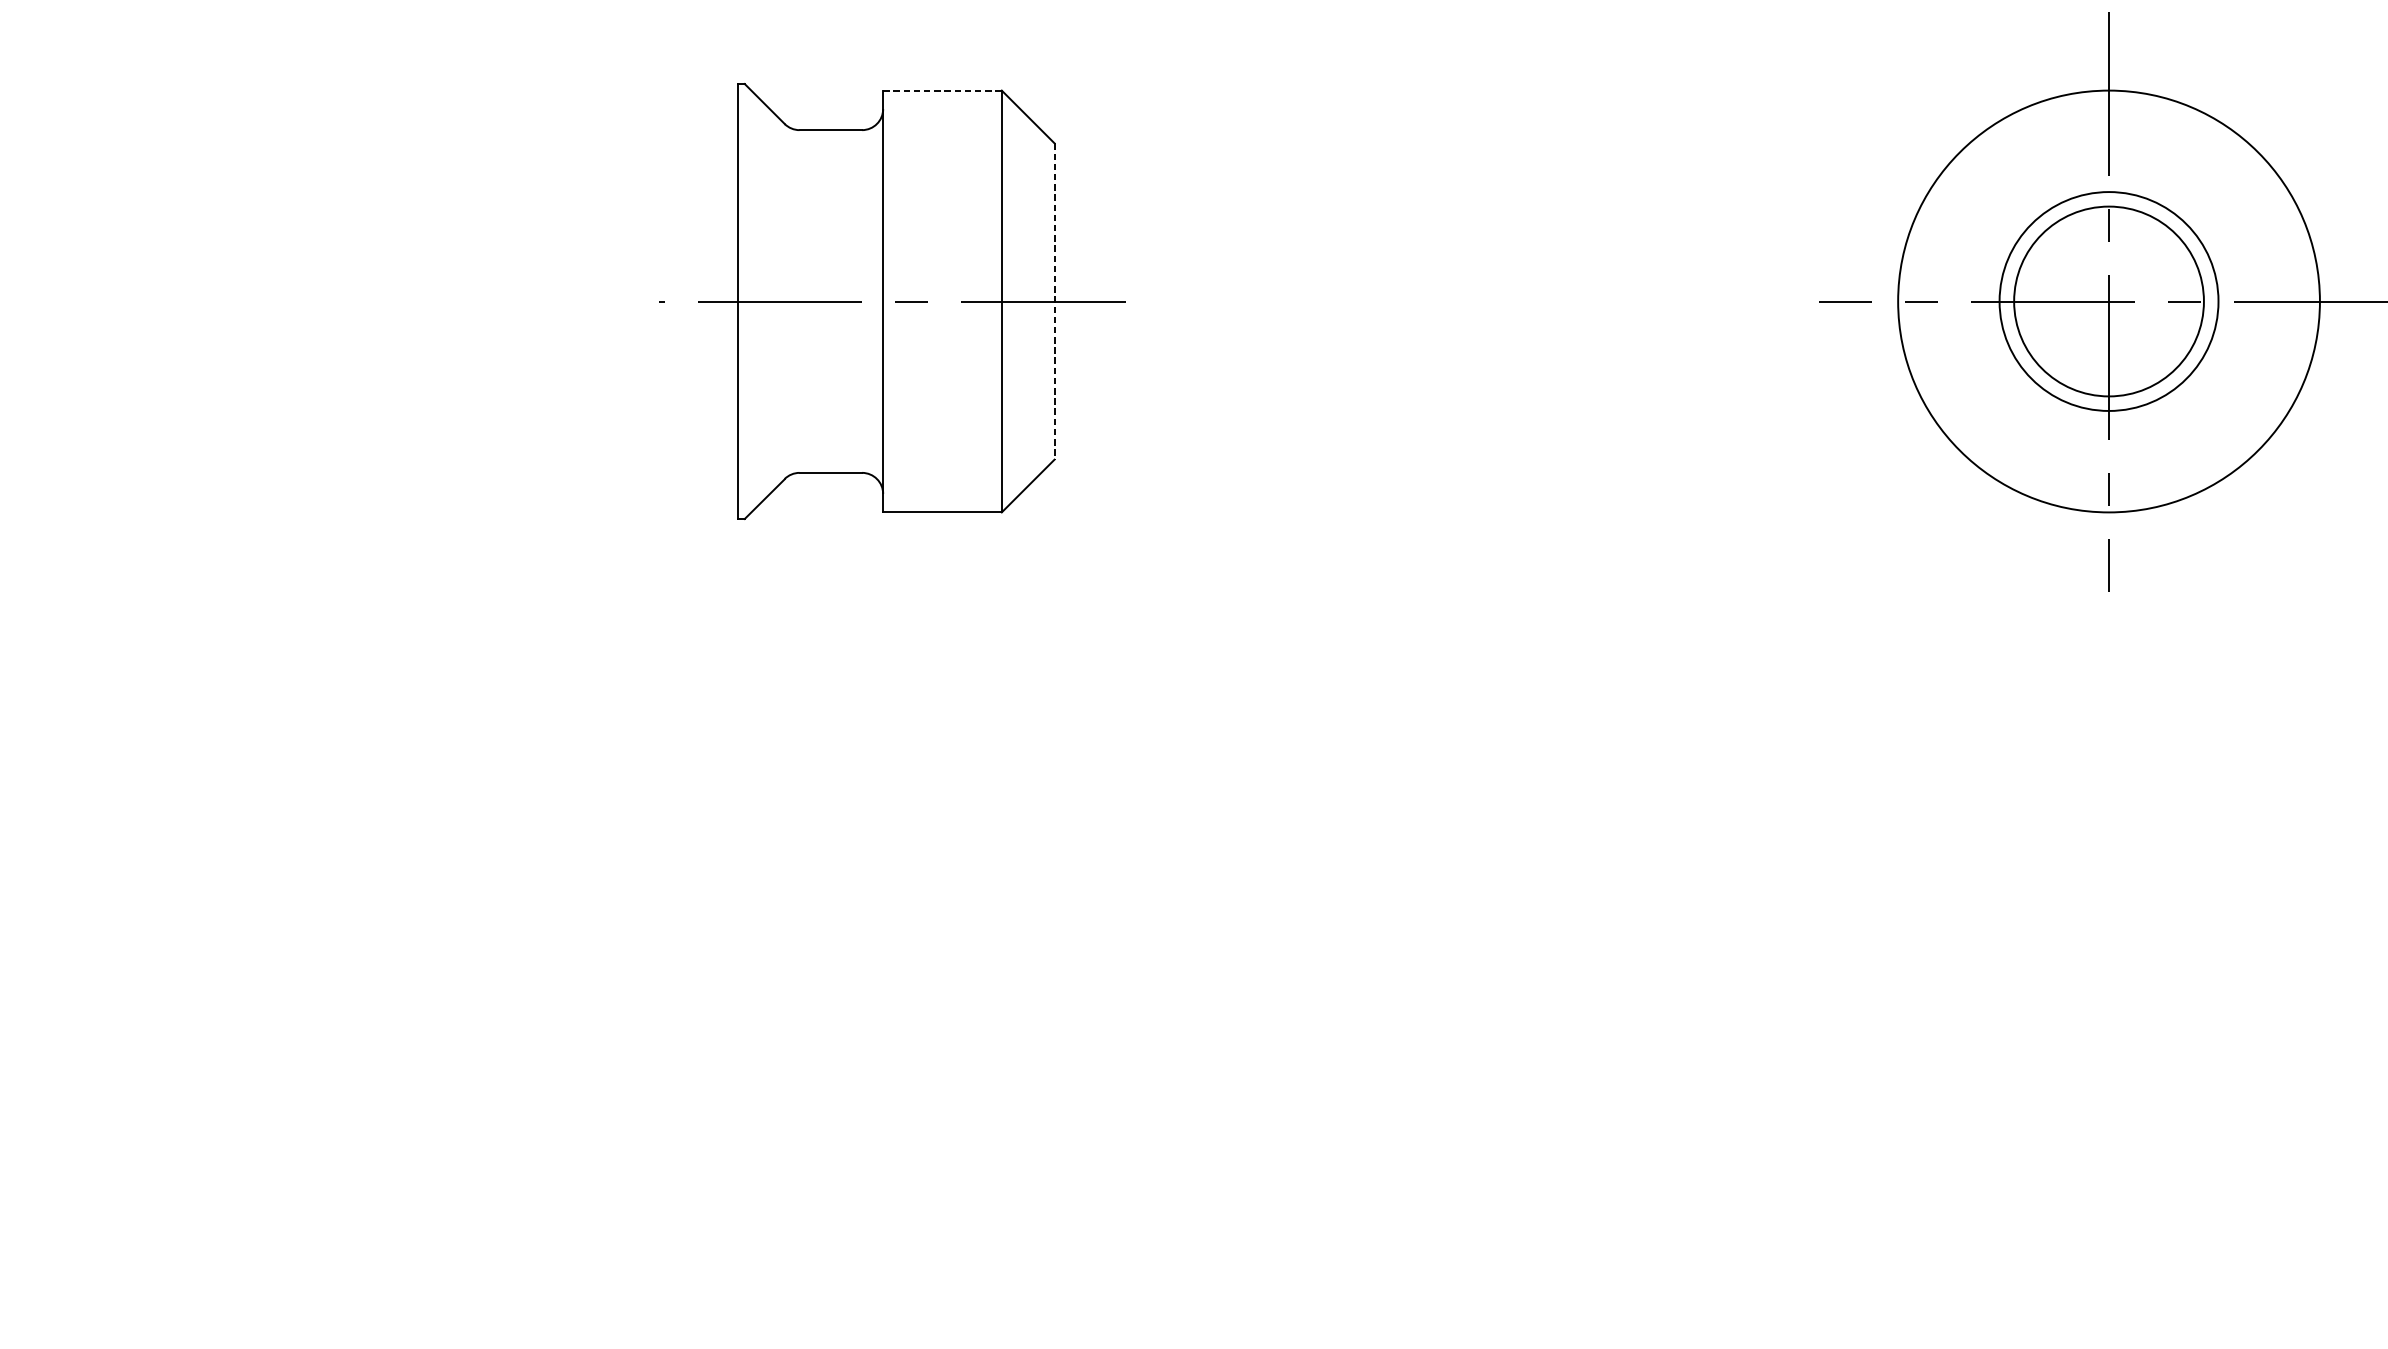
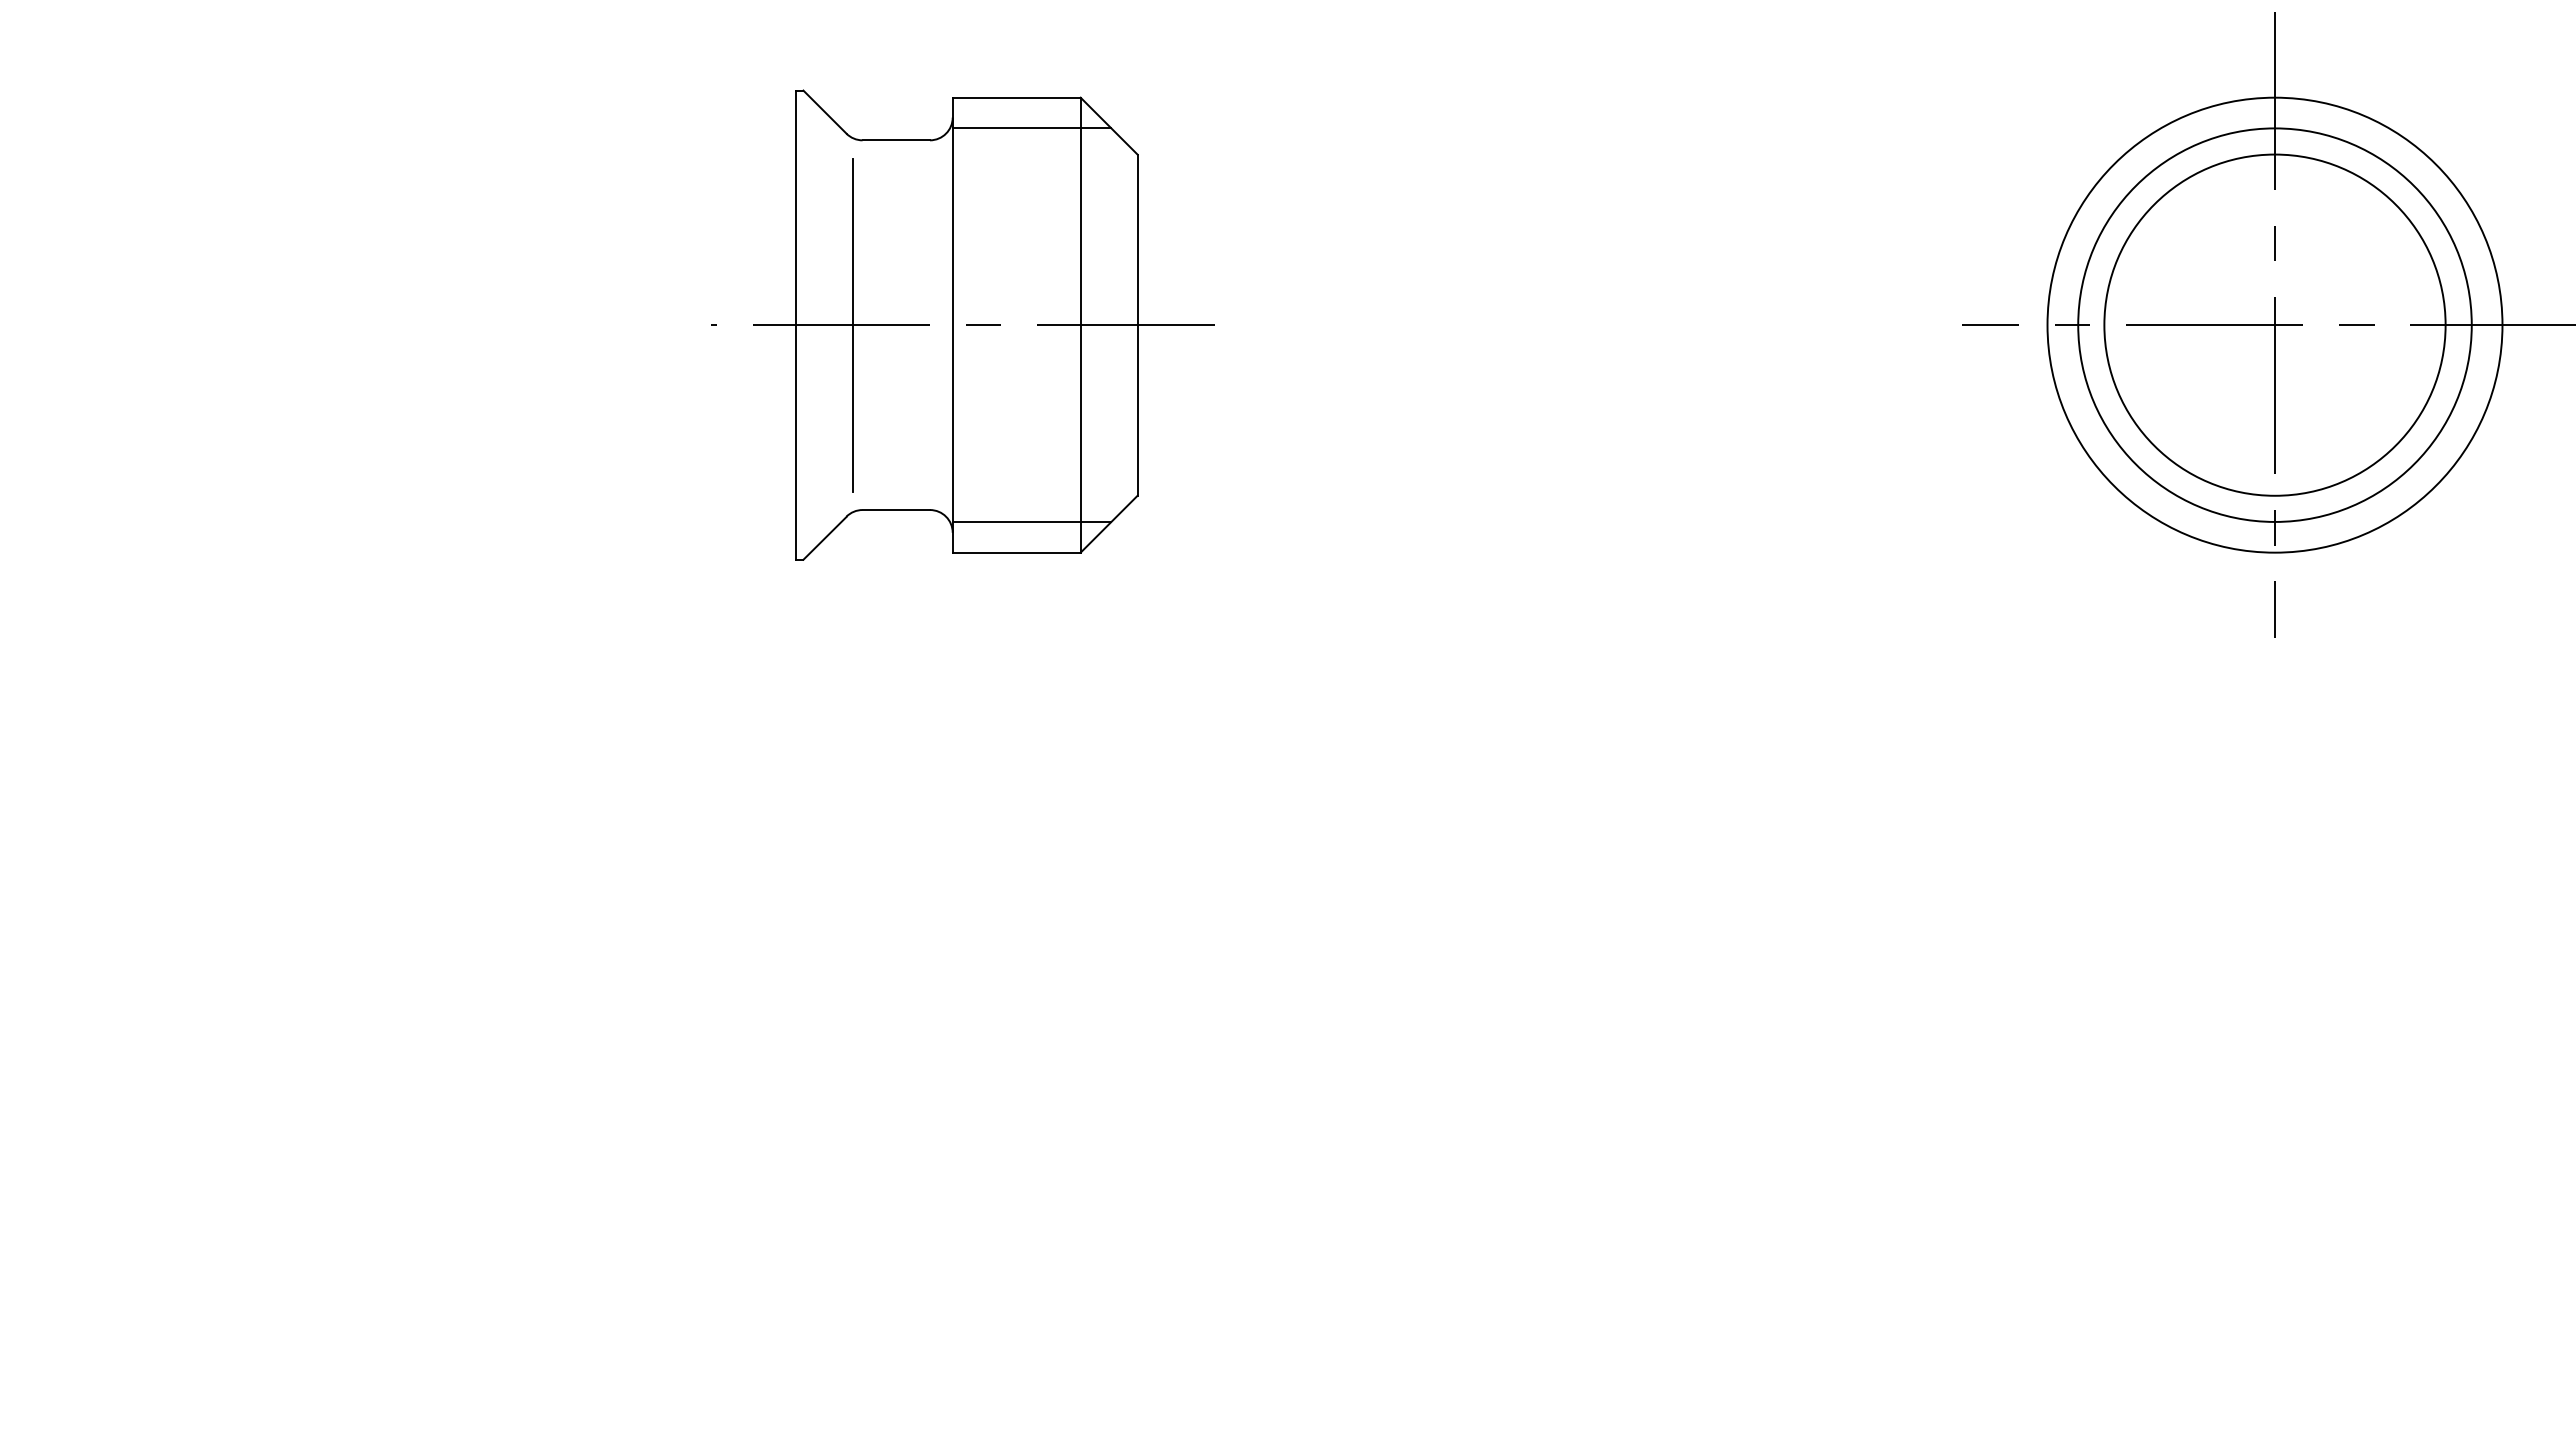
line: (942, 90) -> (1016, 97), dashed -> solid
line: (956, 119) -> (1031, 128), added
line: (791, 300) -> (853, 324), added
circle: (2108, 300) -> (2274, 324), size x1.67
circle: (2108, 300) -> (2274, 324), size x1.67
line: (1054, 301) -> (1137, 325), dashed -> solid
line: (956, 483) -> (1031, 521), added

